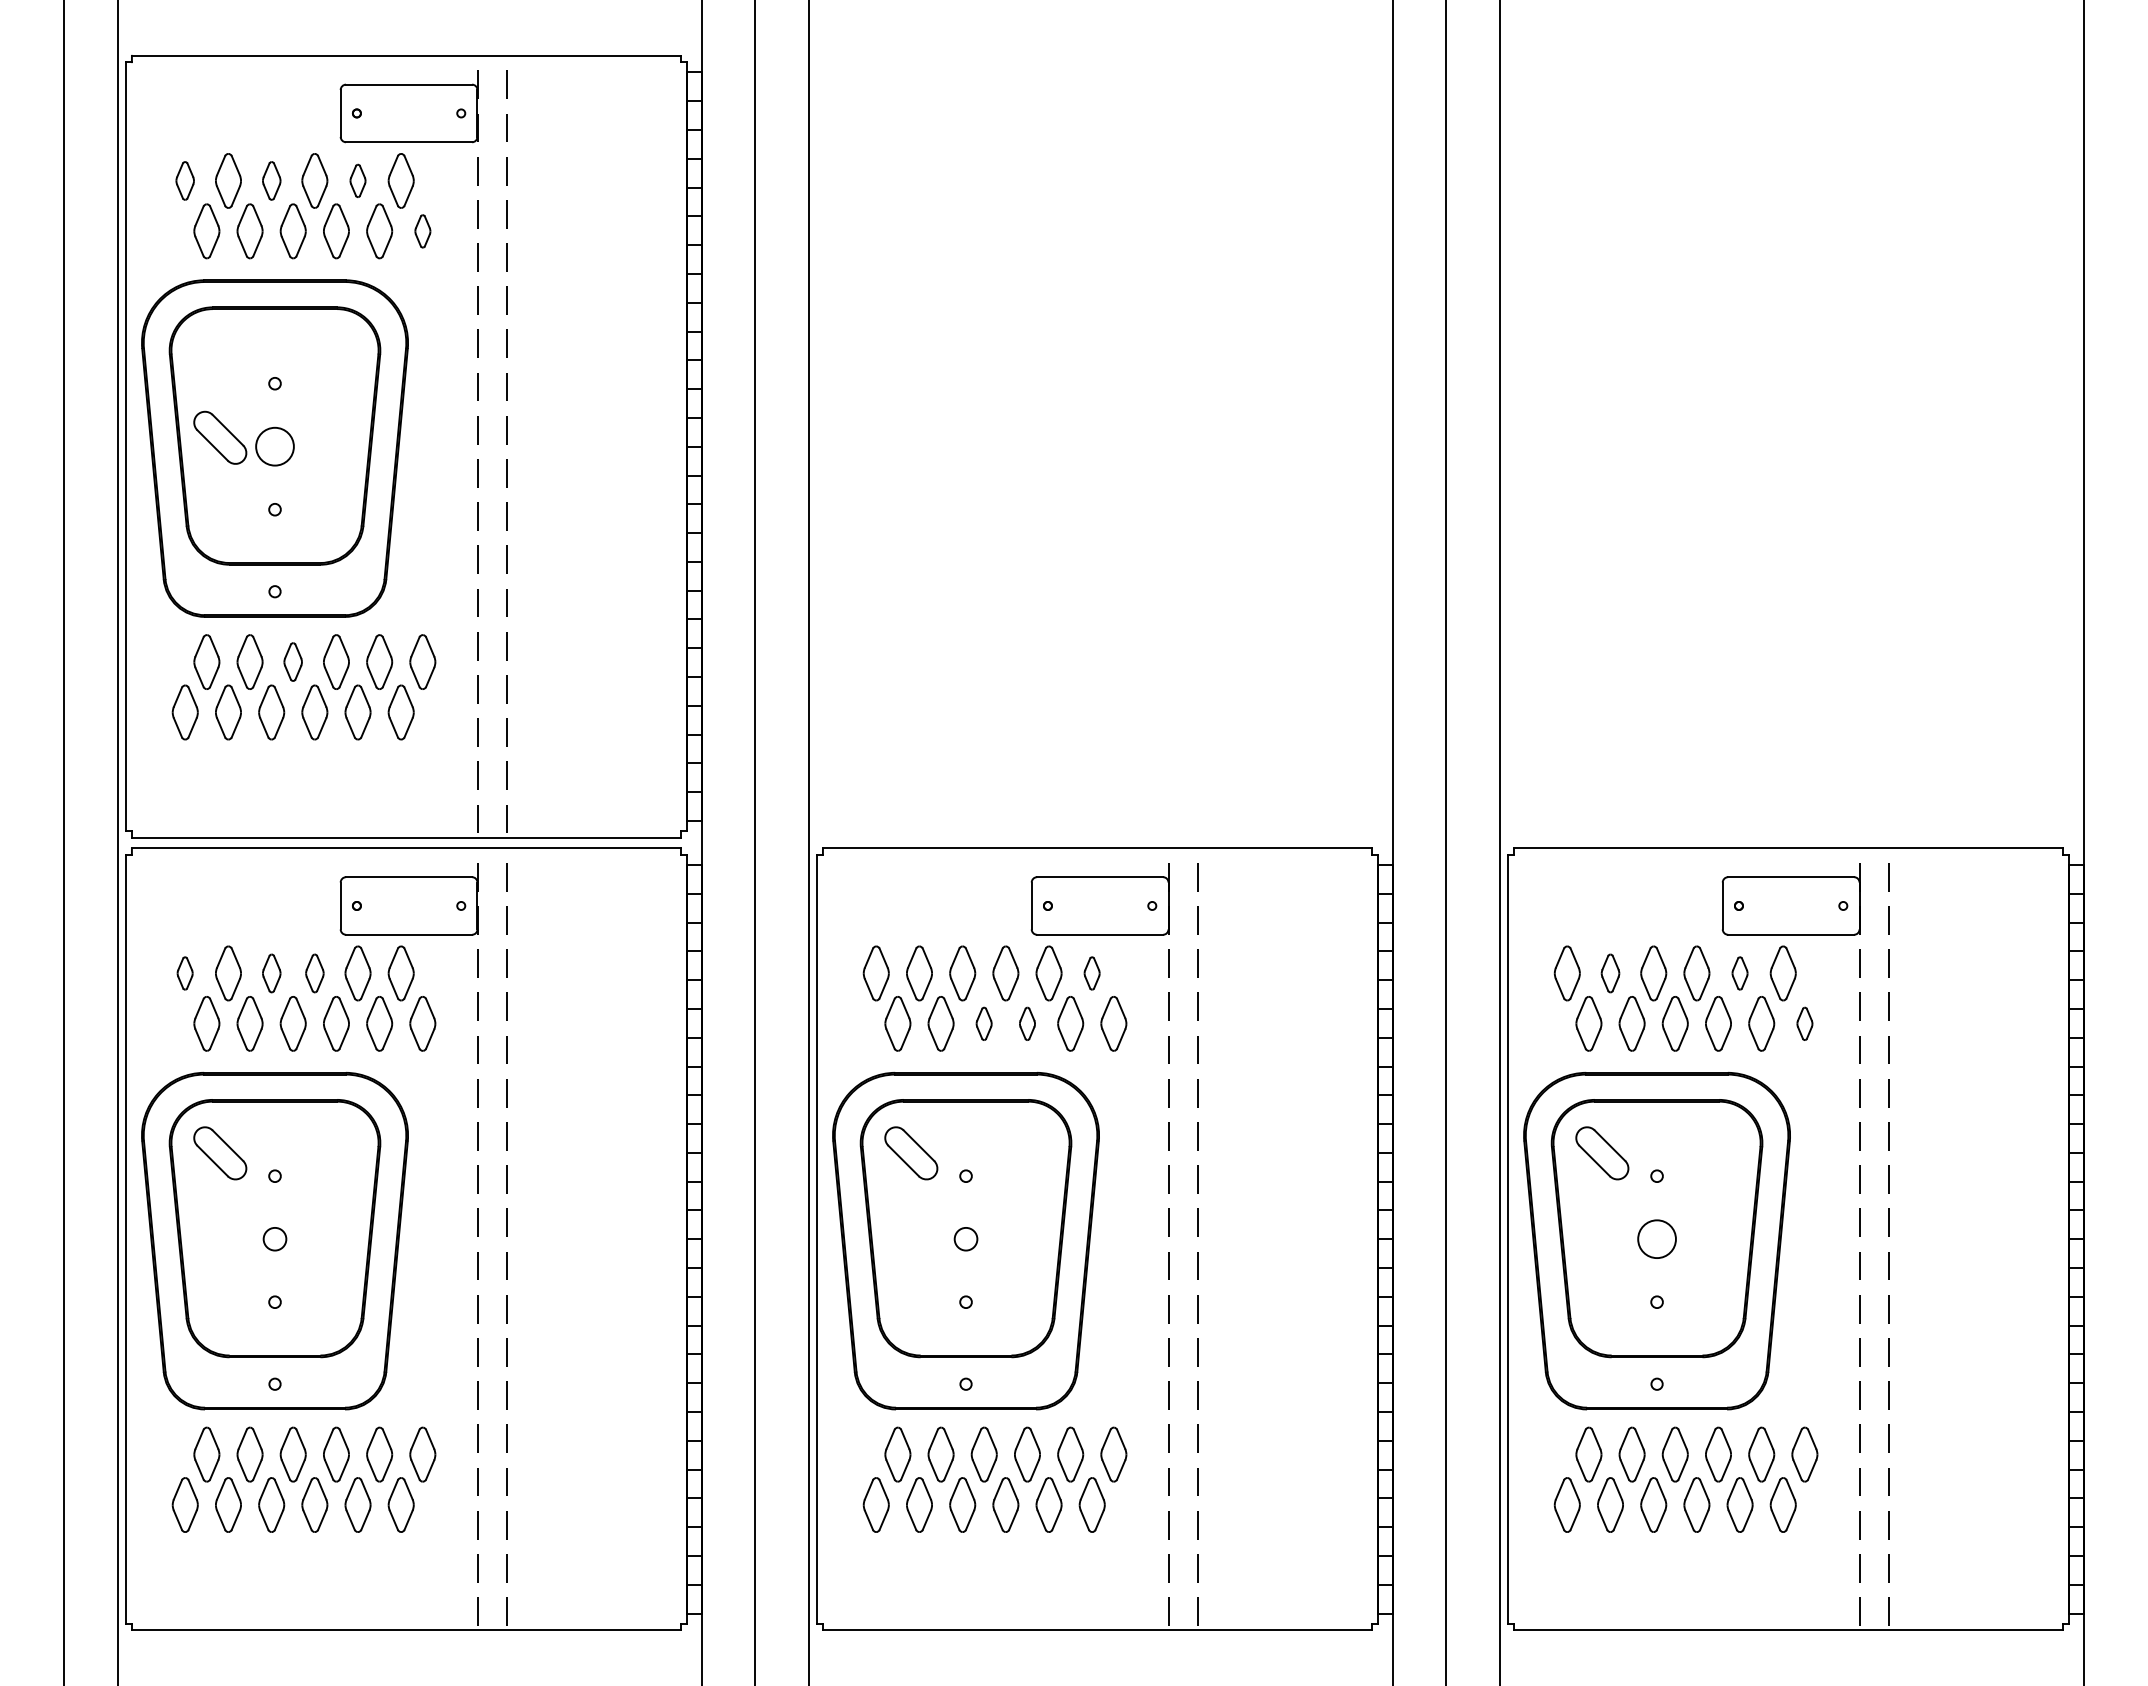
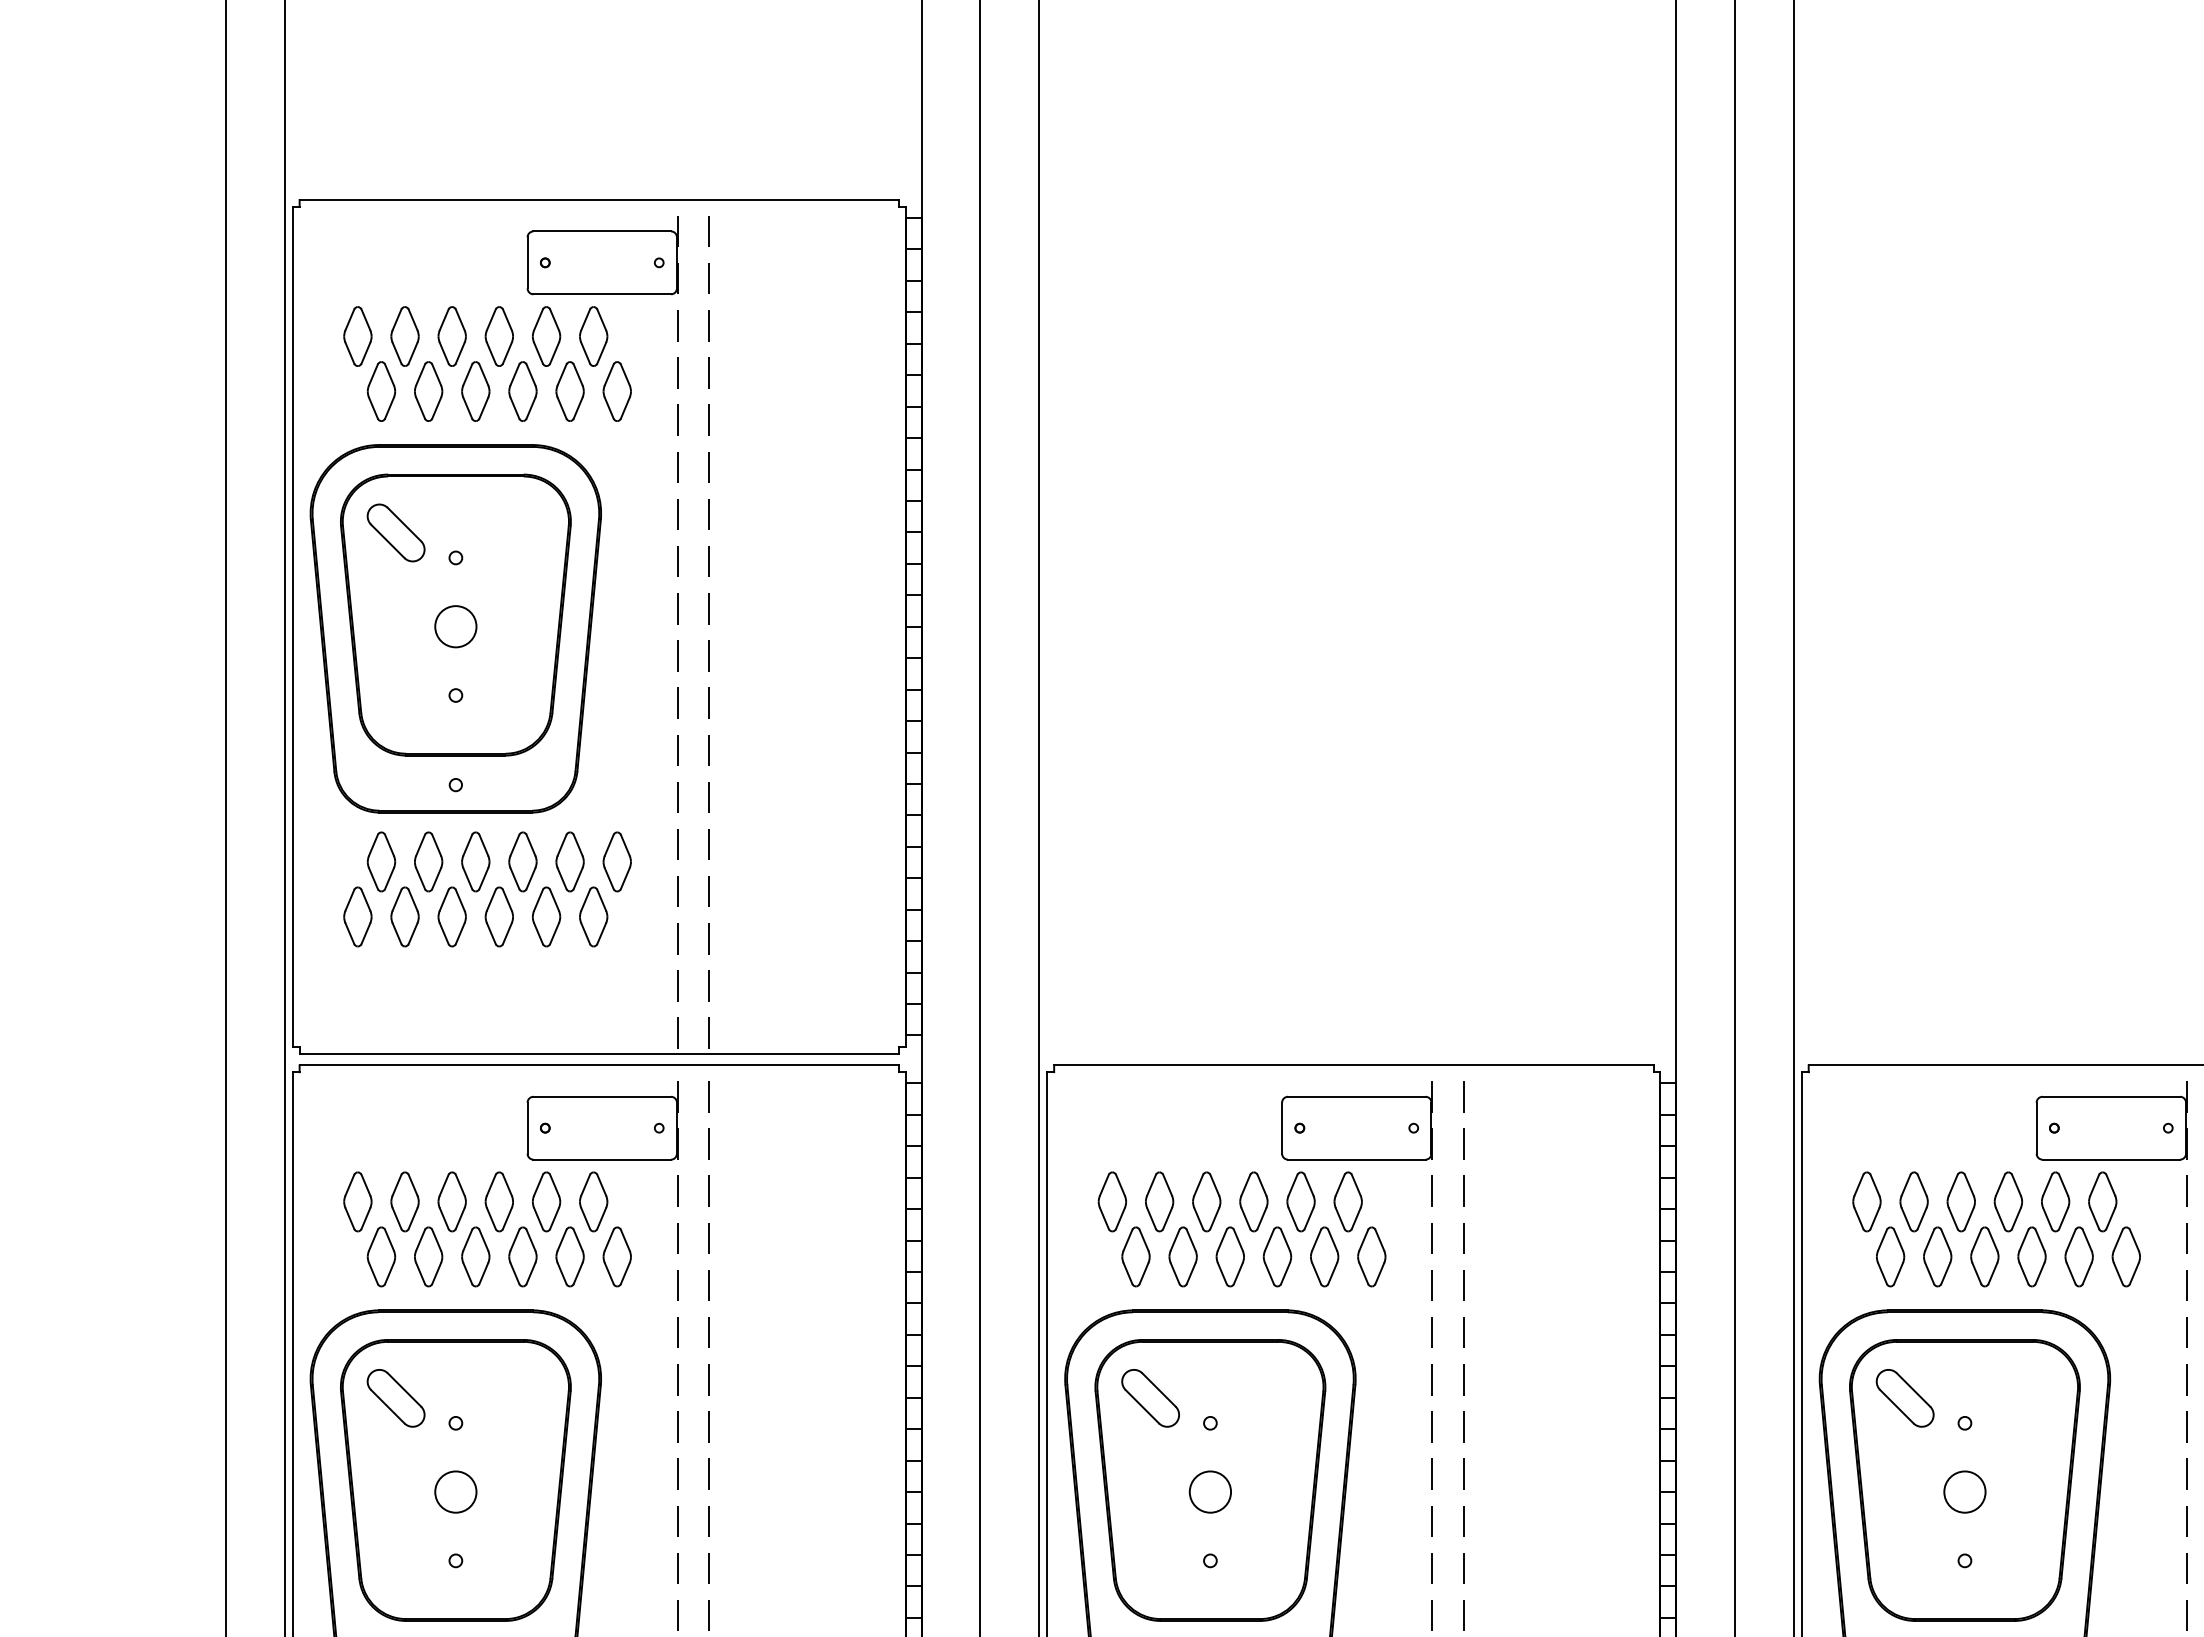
part: (184, 180) -> (357, 336), size x1.43
part: (271, 180) -> (452, 336), size x1.43
part: (357, 180) -> (545, 336), size x1.67
part: (422, 231) -> (616, 391), size x1.67
part: (220, 437) -> (396, 532), moved
part: (292, 661) -> (474, 861), size x1.43
part: (184, 973) -> (357, 1201), size x1.67
part: (271, 973) -> (452, 1201), size x1.43
part: (314, 973) -> (498, 1201), size x1.43
part: (1091, 973) -> (1347, 1201), size x1.67
part: (1610, 973) -> (1914, 1201), size x1.43
part: (1739, 973) -> (2054, 1201), size x1.67
part: (983, 1023) -> (1229, 1256), size x1.67
part: (1027, 1023) -> (1277, 1256), size x1.67
part: (1804, 1023) -> (2125, 1256), size x1.67
circle: (274, 1239) -> (455, 1492), size x1.67
circle: (965, 1239) -> (1209, 1492), size x1.67

